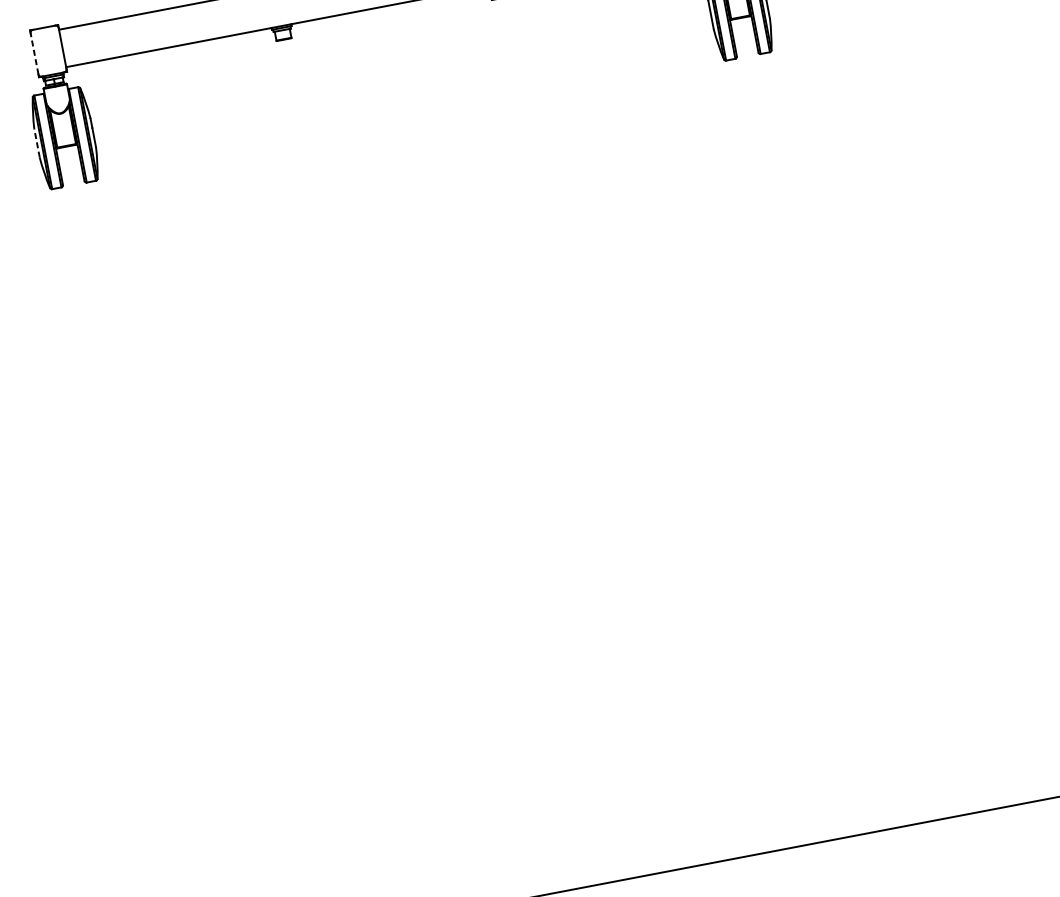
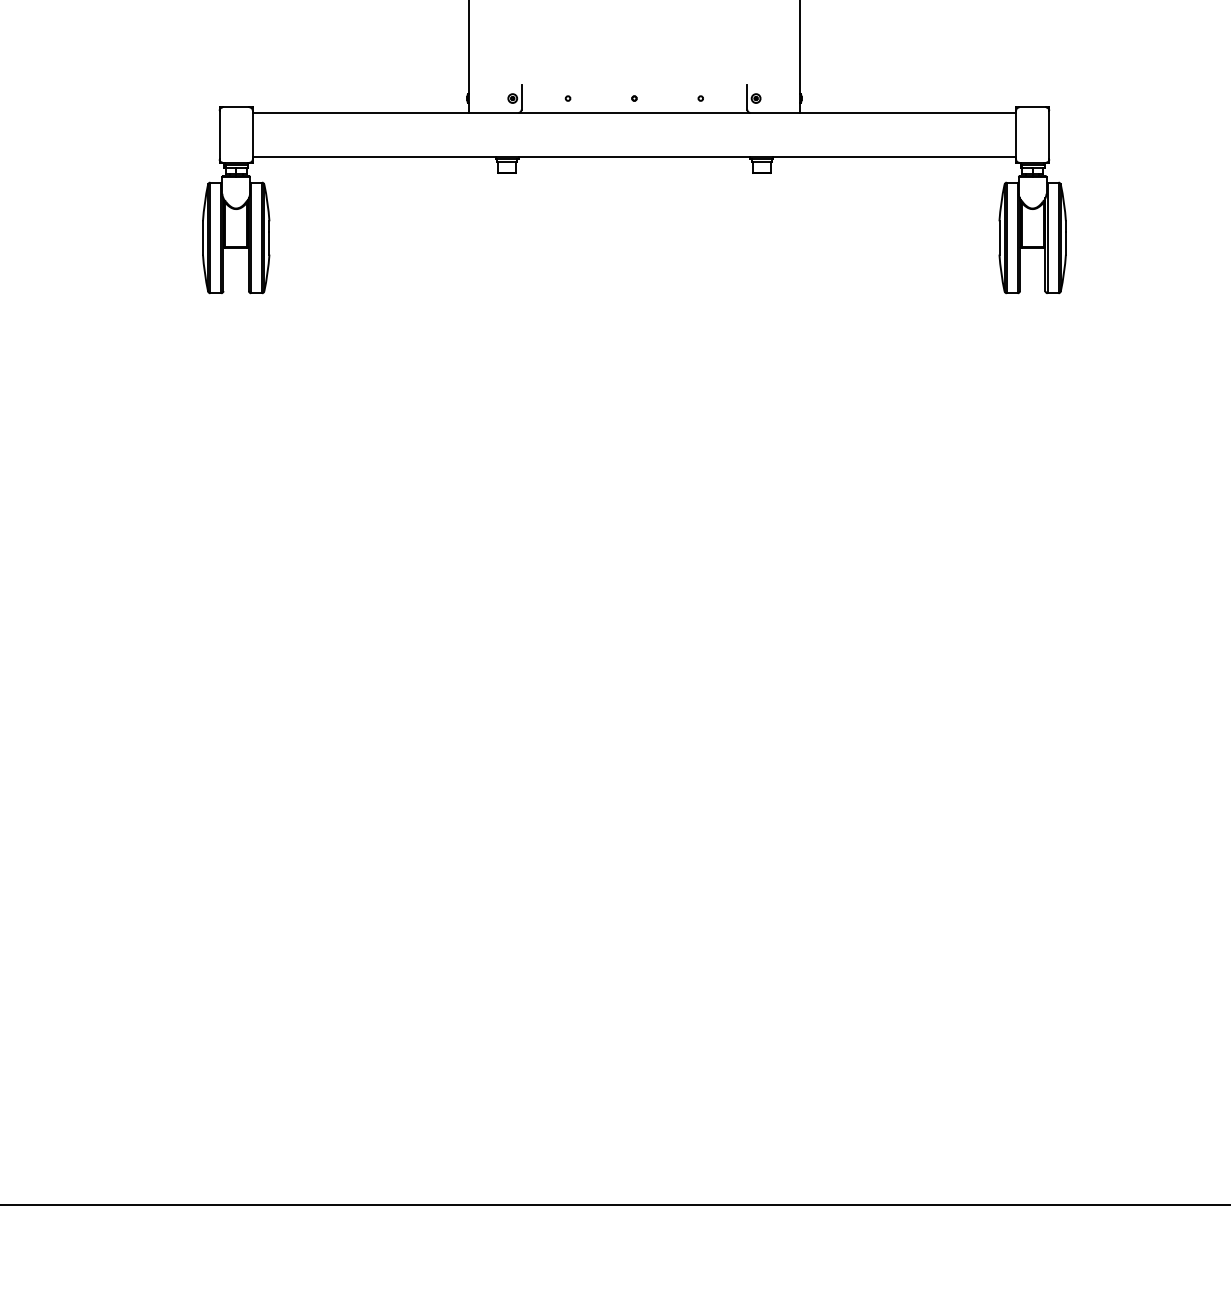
line: (34, 53) -> (219, 134), dashed -> solid
line: (37, 143) -> (203, 237), dashed -> solid

